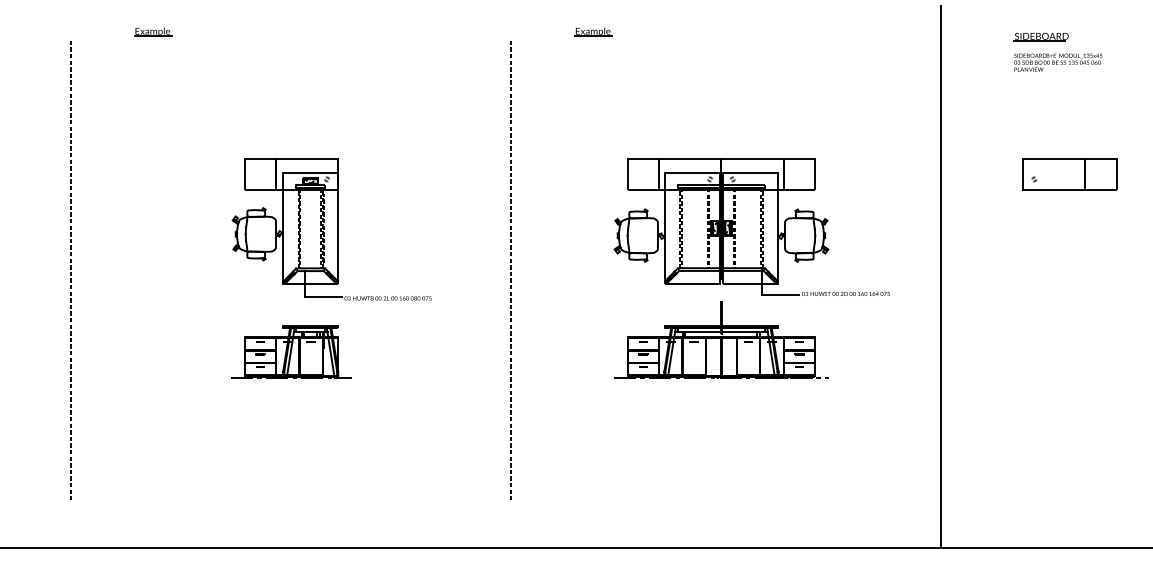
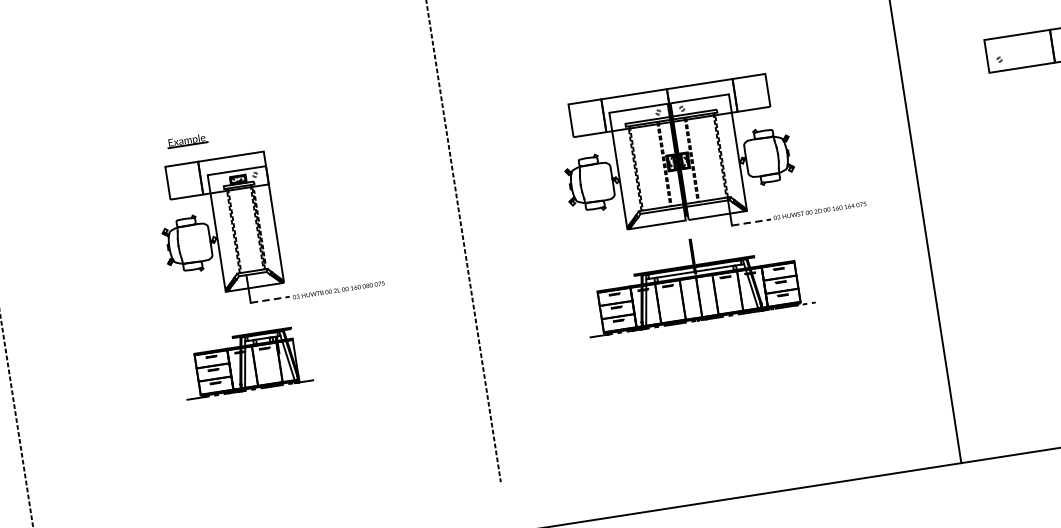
part: (153, 31) -> (187, 140), moved
line: (780, 294) -> (751, 222), solid -> dashed
line: (323, 297) -> (270, 299), solid -> dashed

